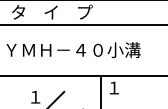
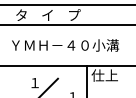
text: (122, 87) -> (104, 75), １ -> 仕上

